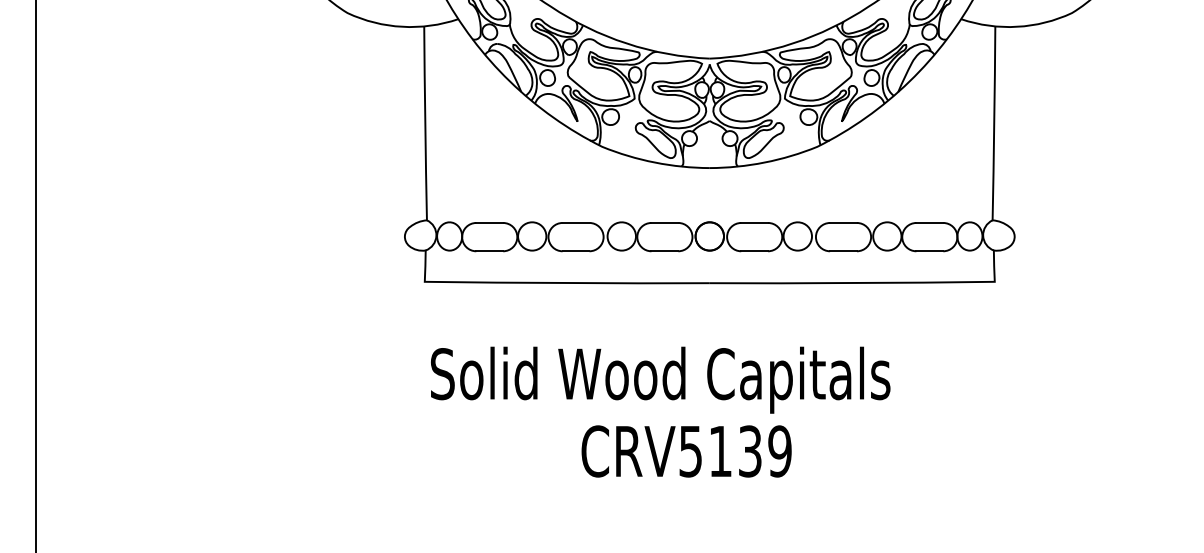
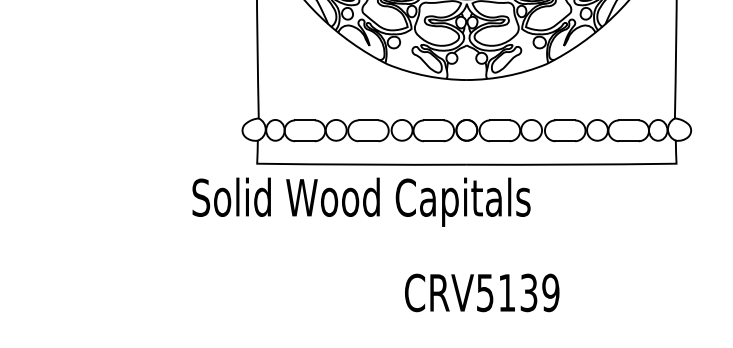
text: (660, 379) -> (361, 201), moved
text: (686, 451) -> (482, 292), moved

